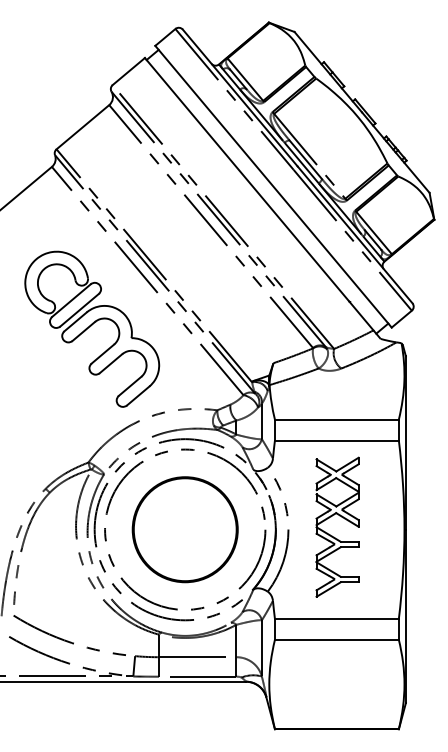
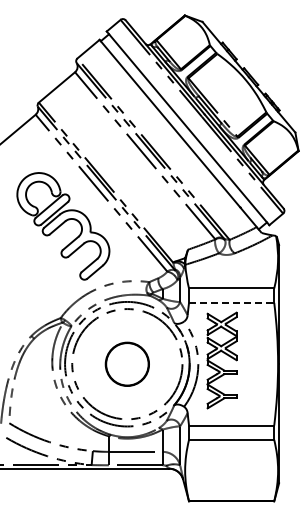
line: (336, 439) -> (231, 302), solid -> dashed
part: (336, 527) -> (221, 360), moved
circle: (185, 530) -> (127, 364), size x0.6

